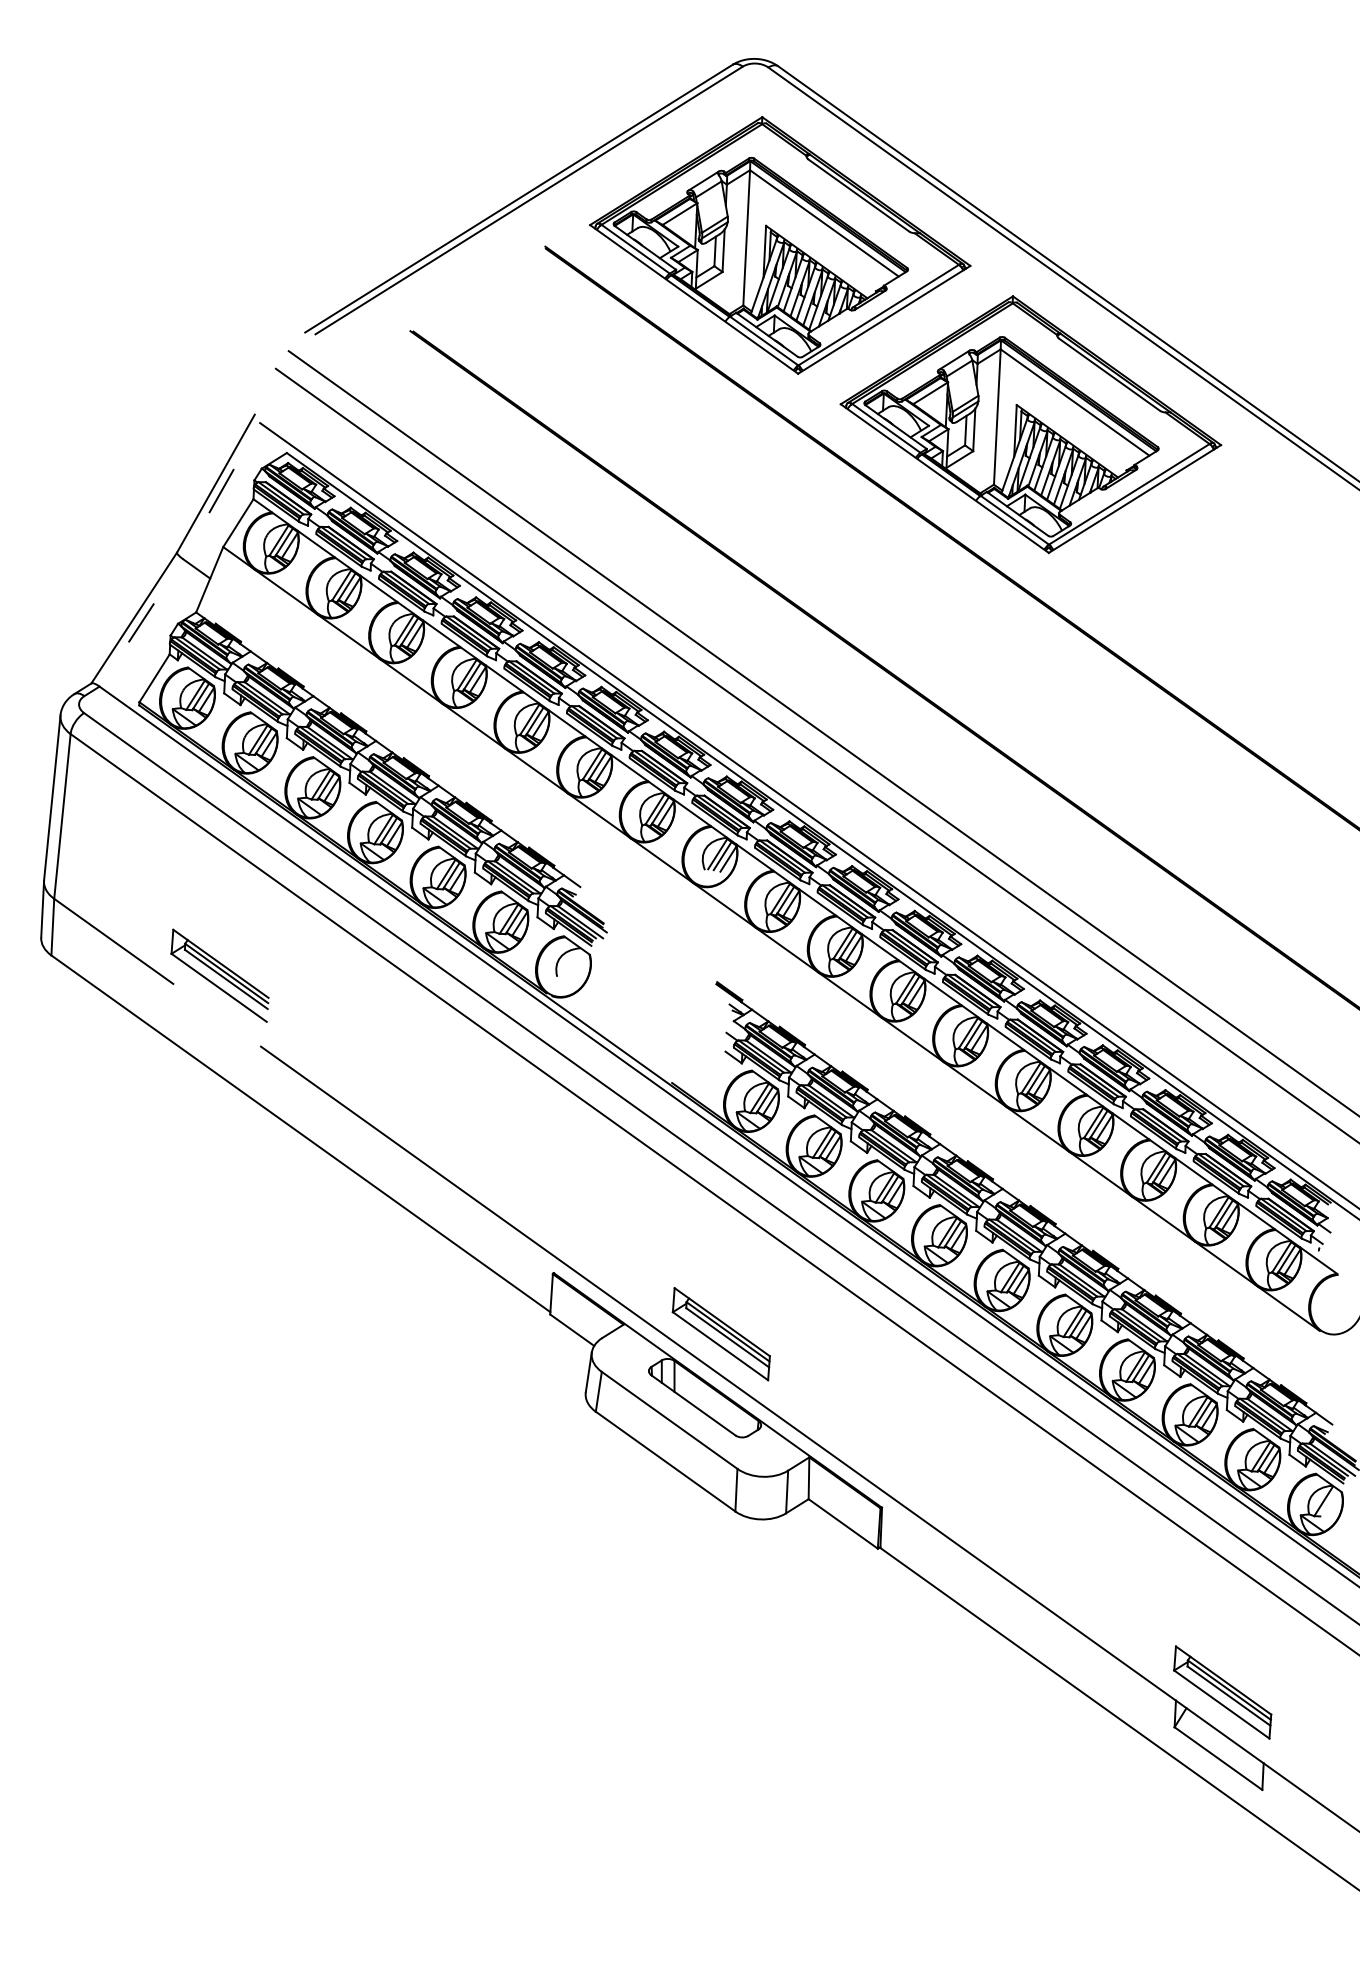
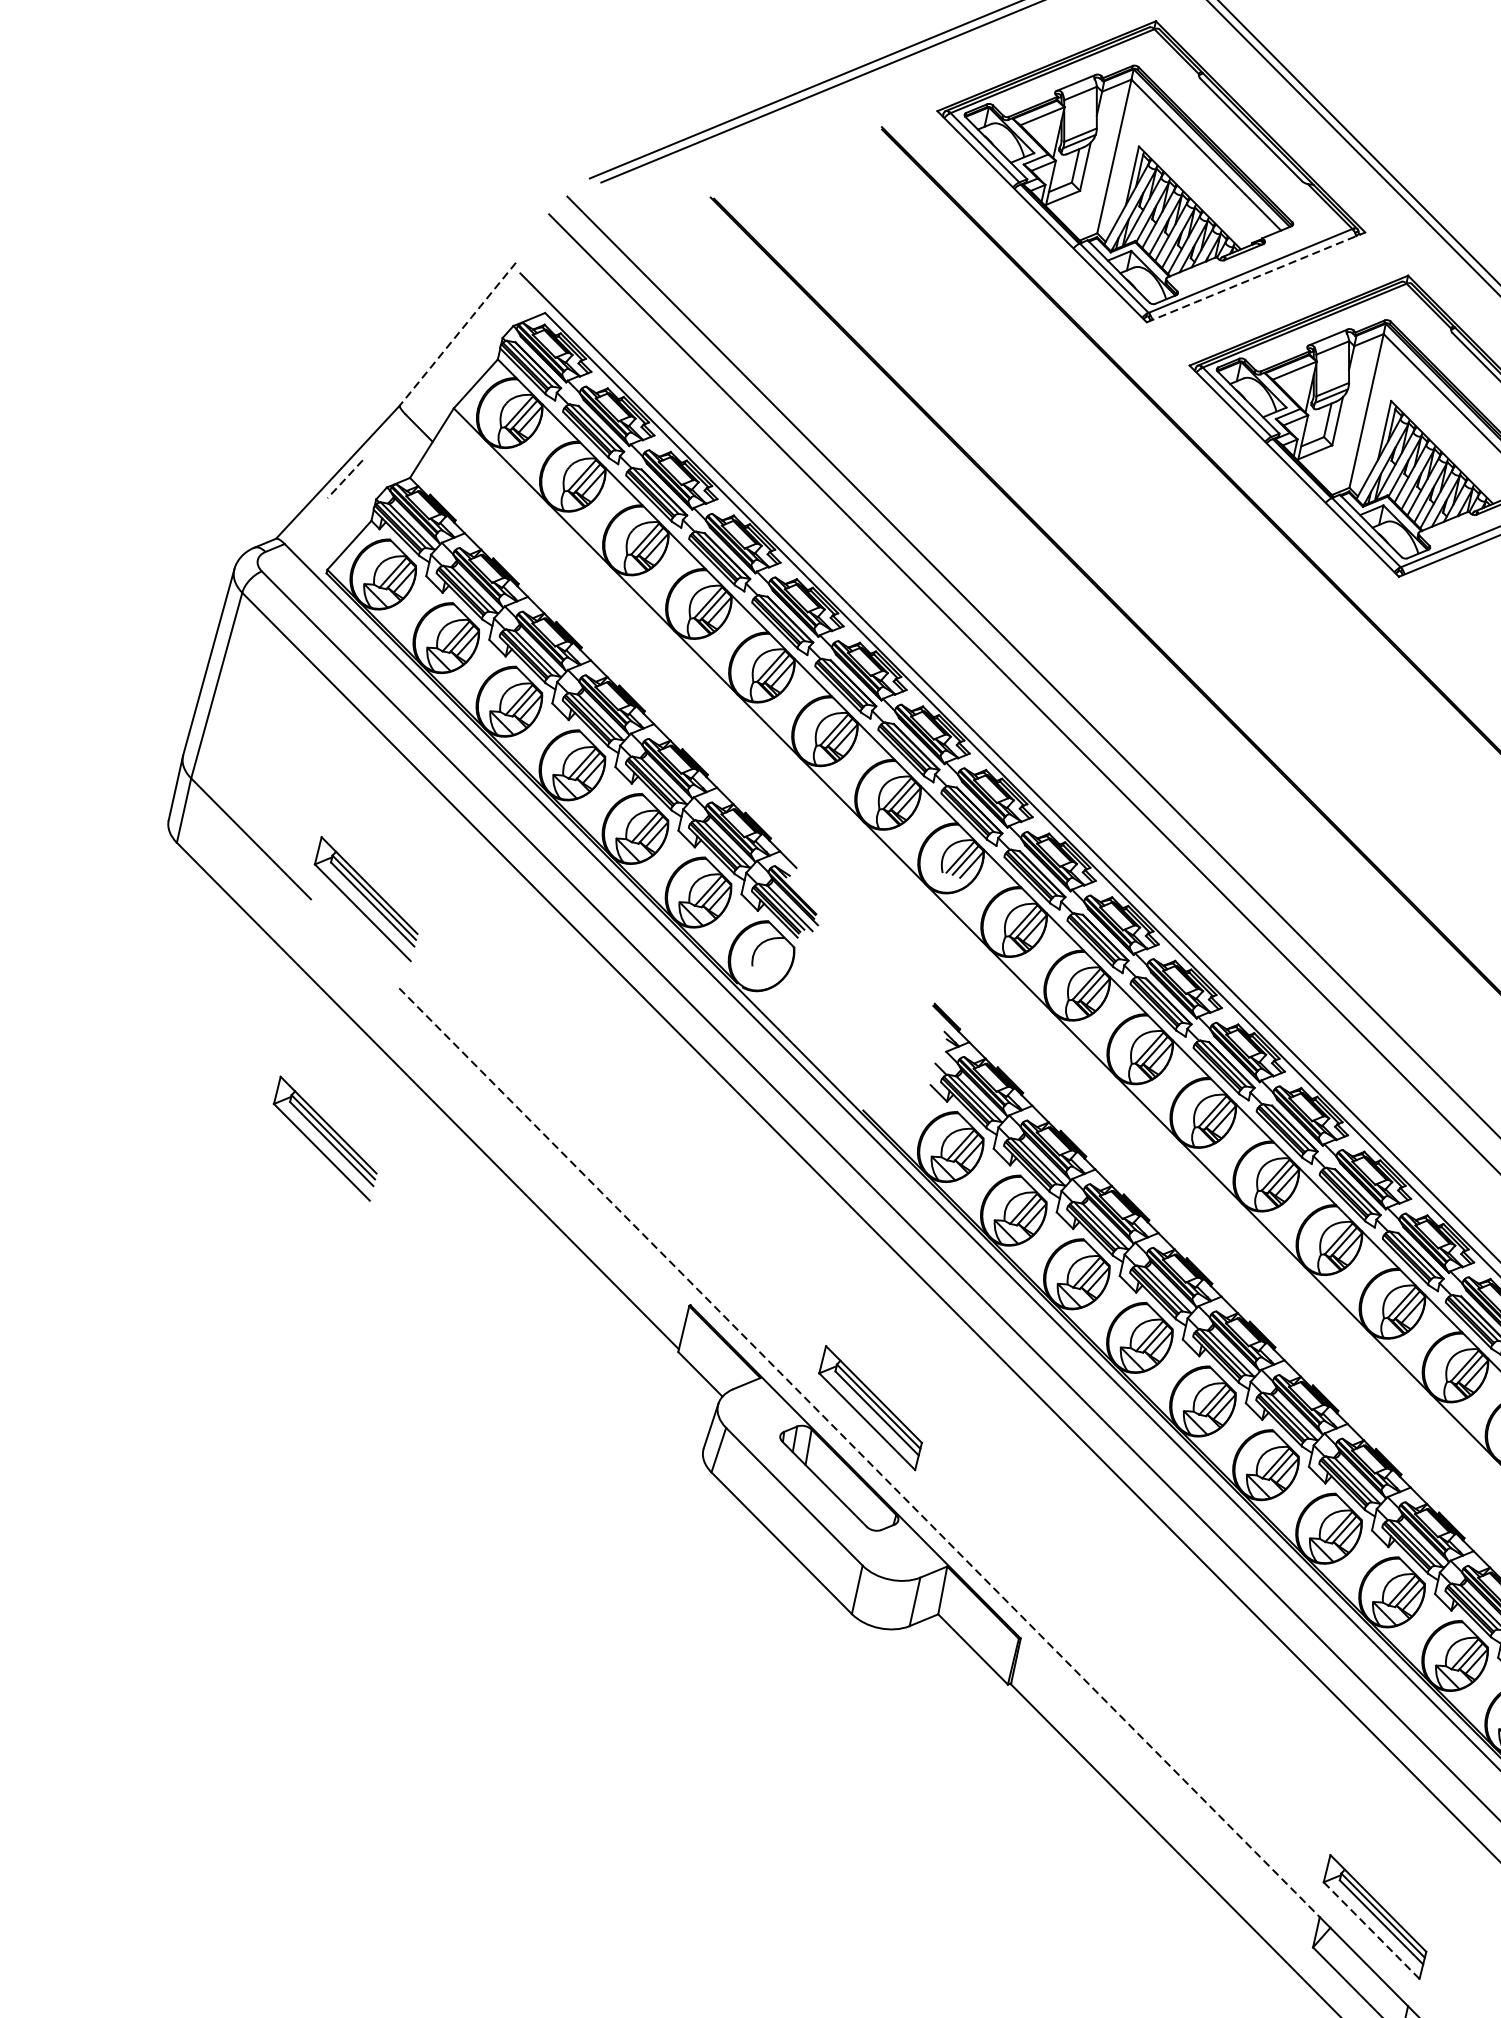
line: (884, 319) -> (1256, 277), solid -> dashed
line: (215, 484) -> (457, 335), solid -> dashed
line: (221, 490) -> (462, 343), removed
line: (141, 623) -> (345, 479), solid -> dashed
part: (219, 1184) -> (324, 1138), added
line: (718, 1373) -> (859, 1452), solid -> dashed
line: (1221, 1704) -> (1371, 1930), solid -> dashed

